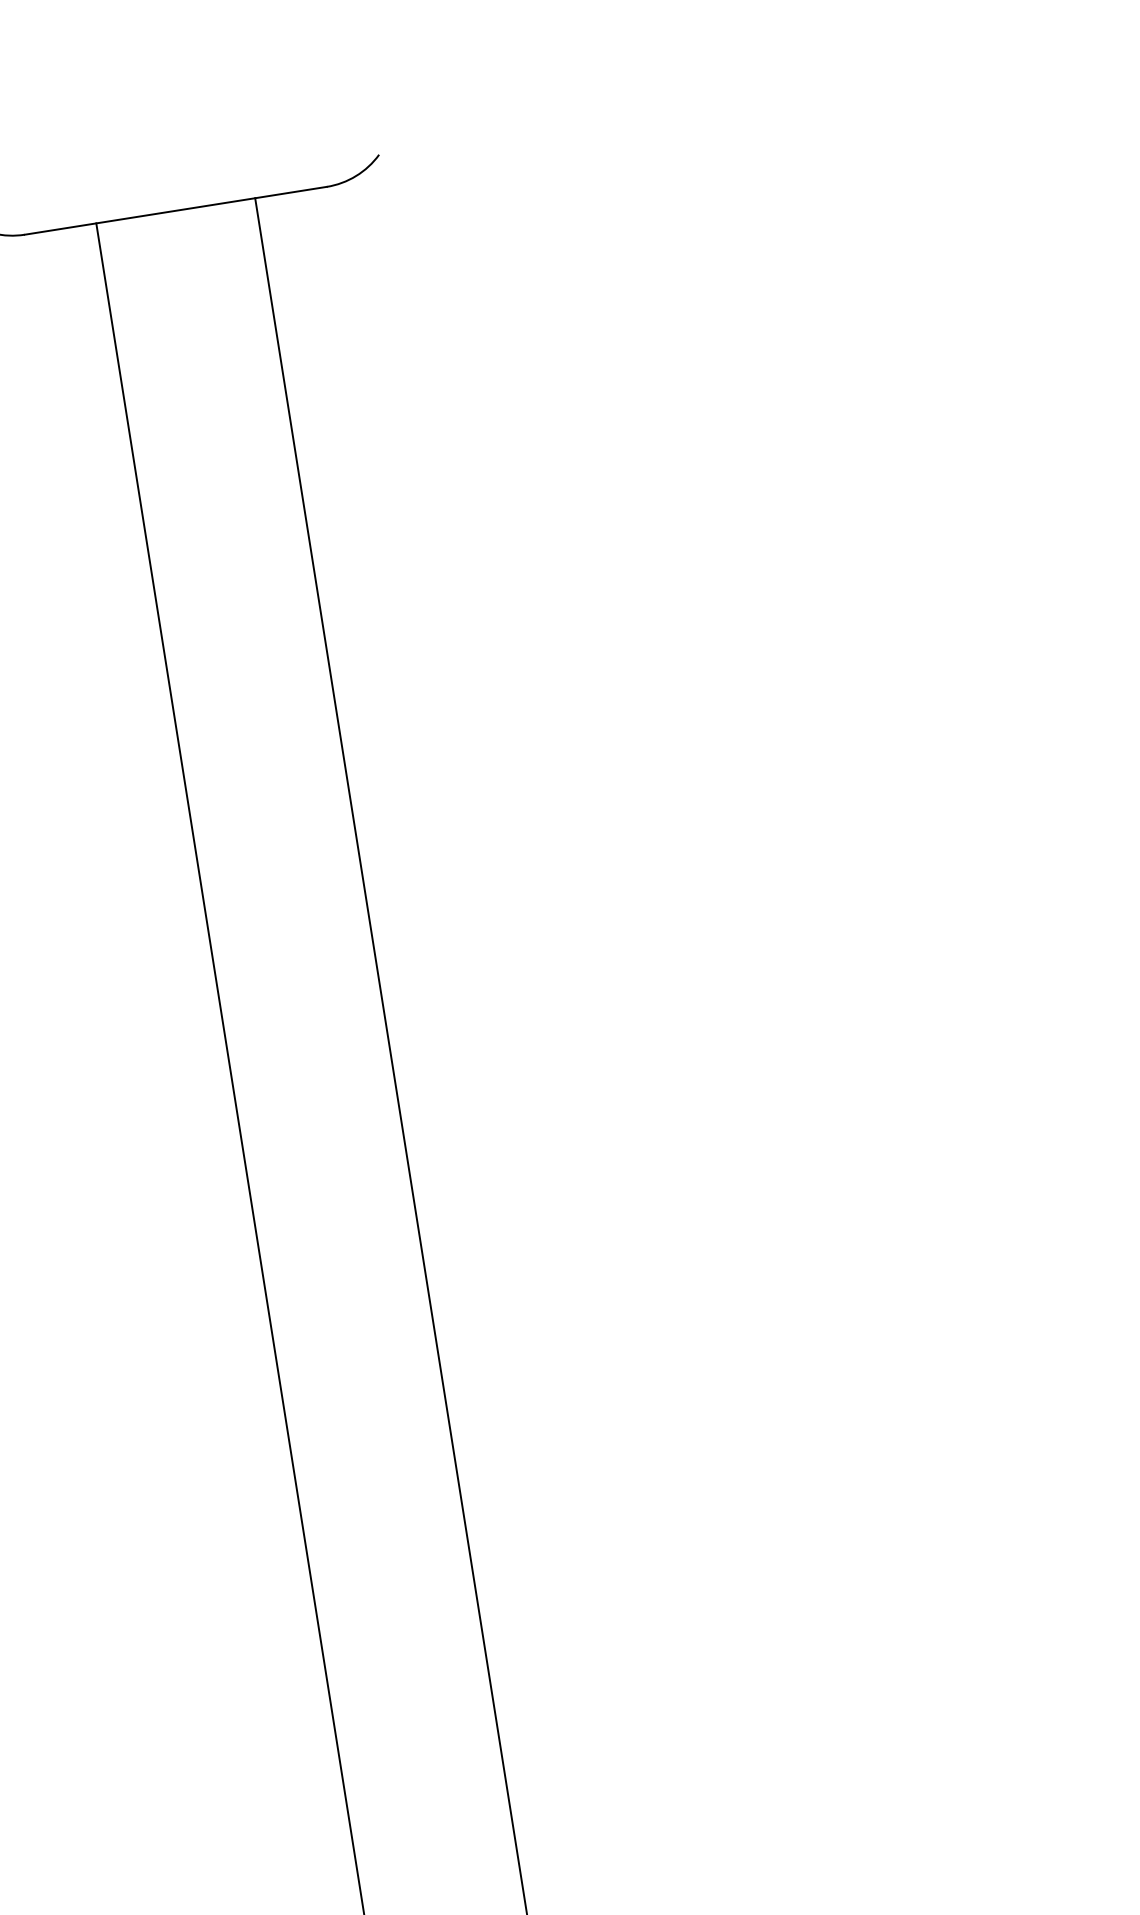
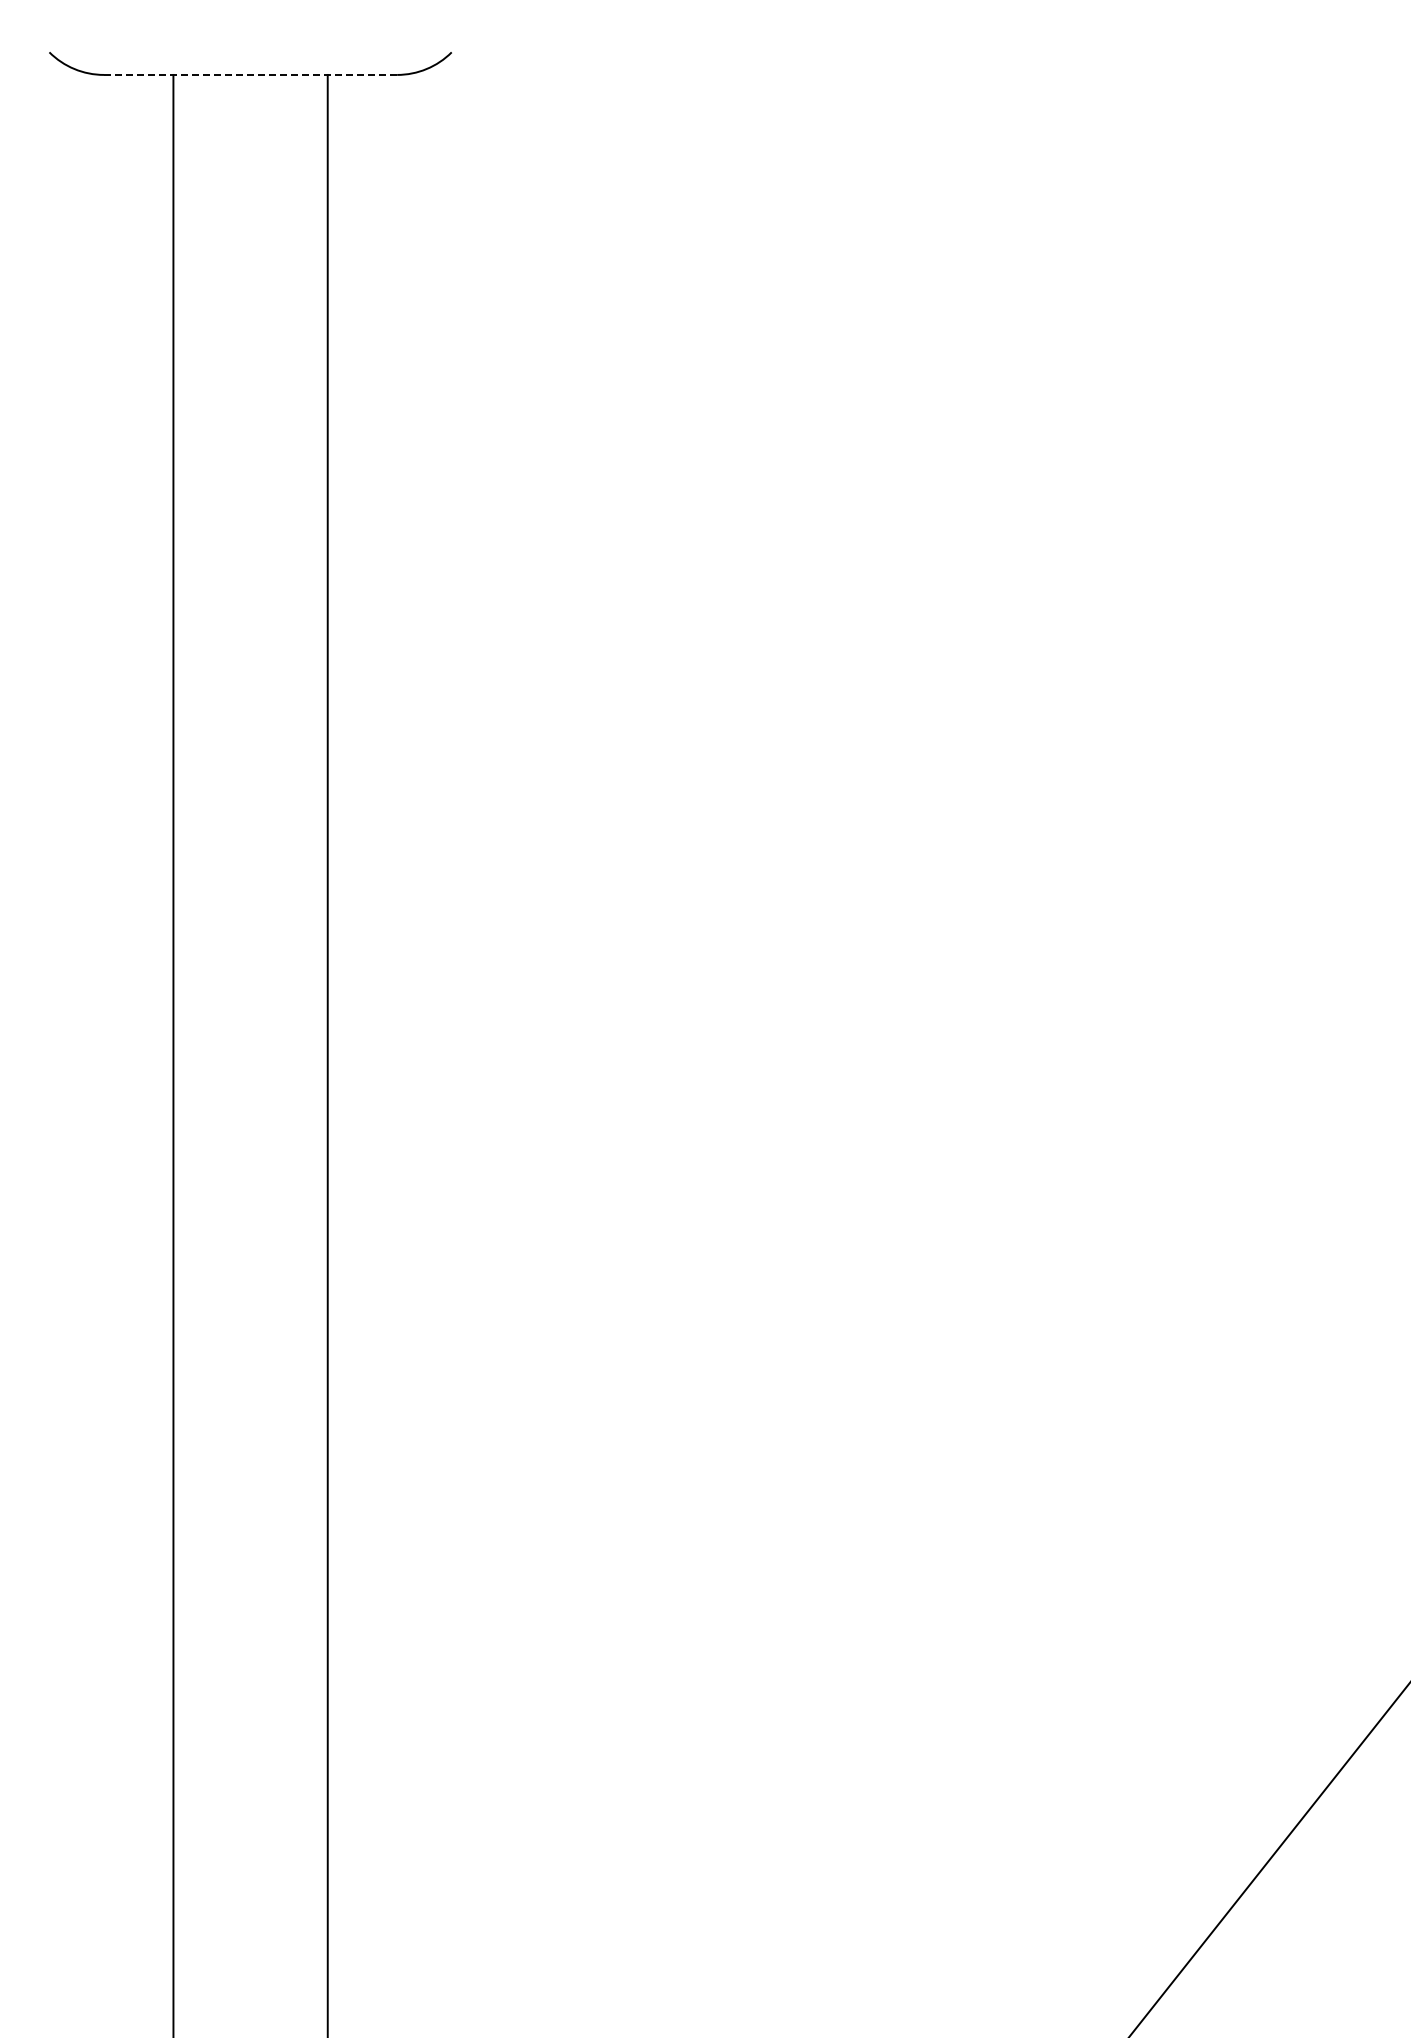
line: (175, 210) -> (250, 74), solid -> dashed

